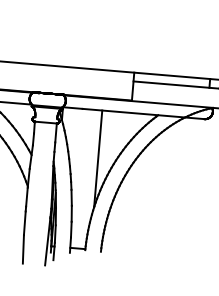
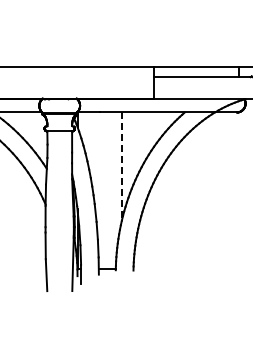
line: (97, 159) -> (121, 167), solid -> dashed

